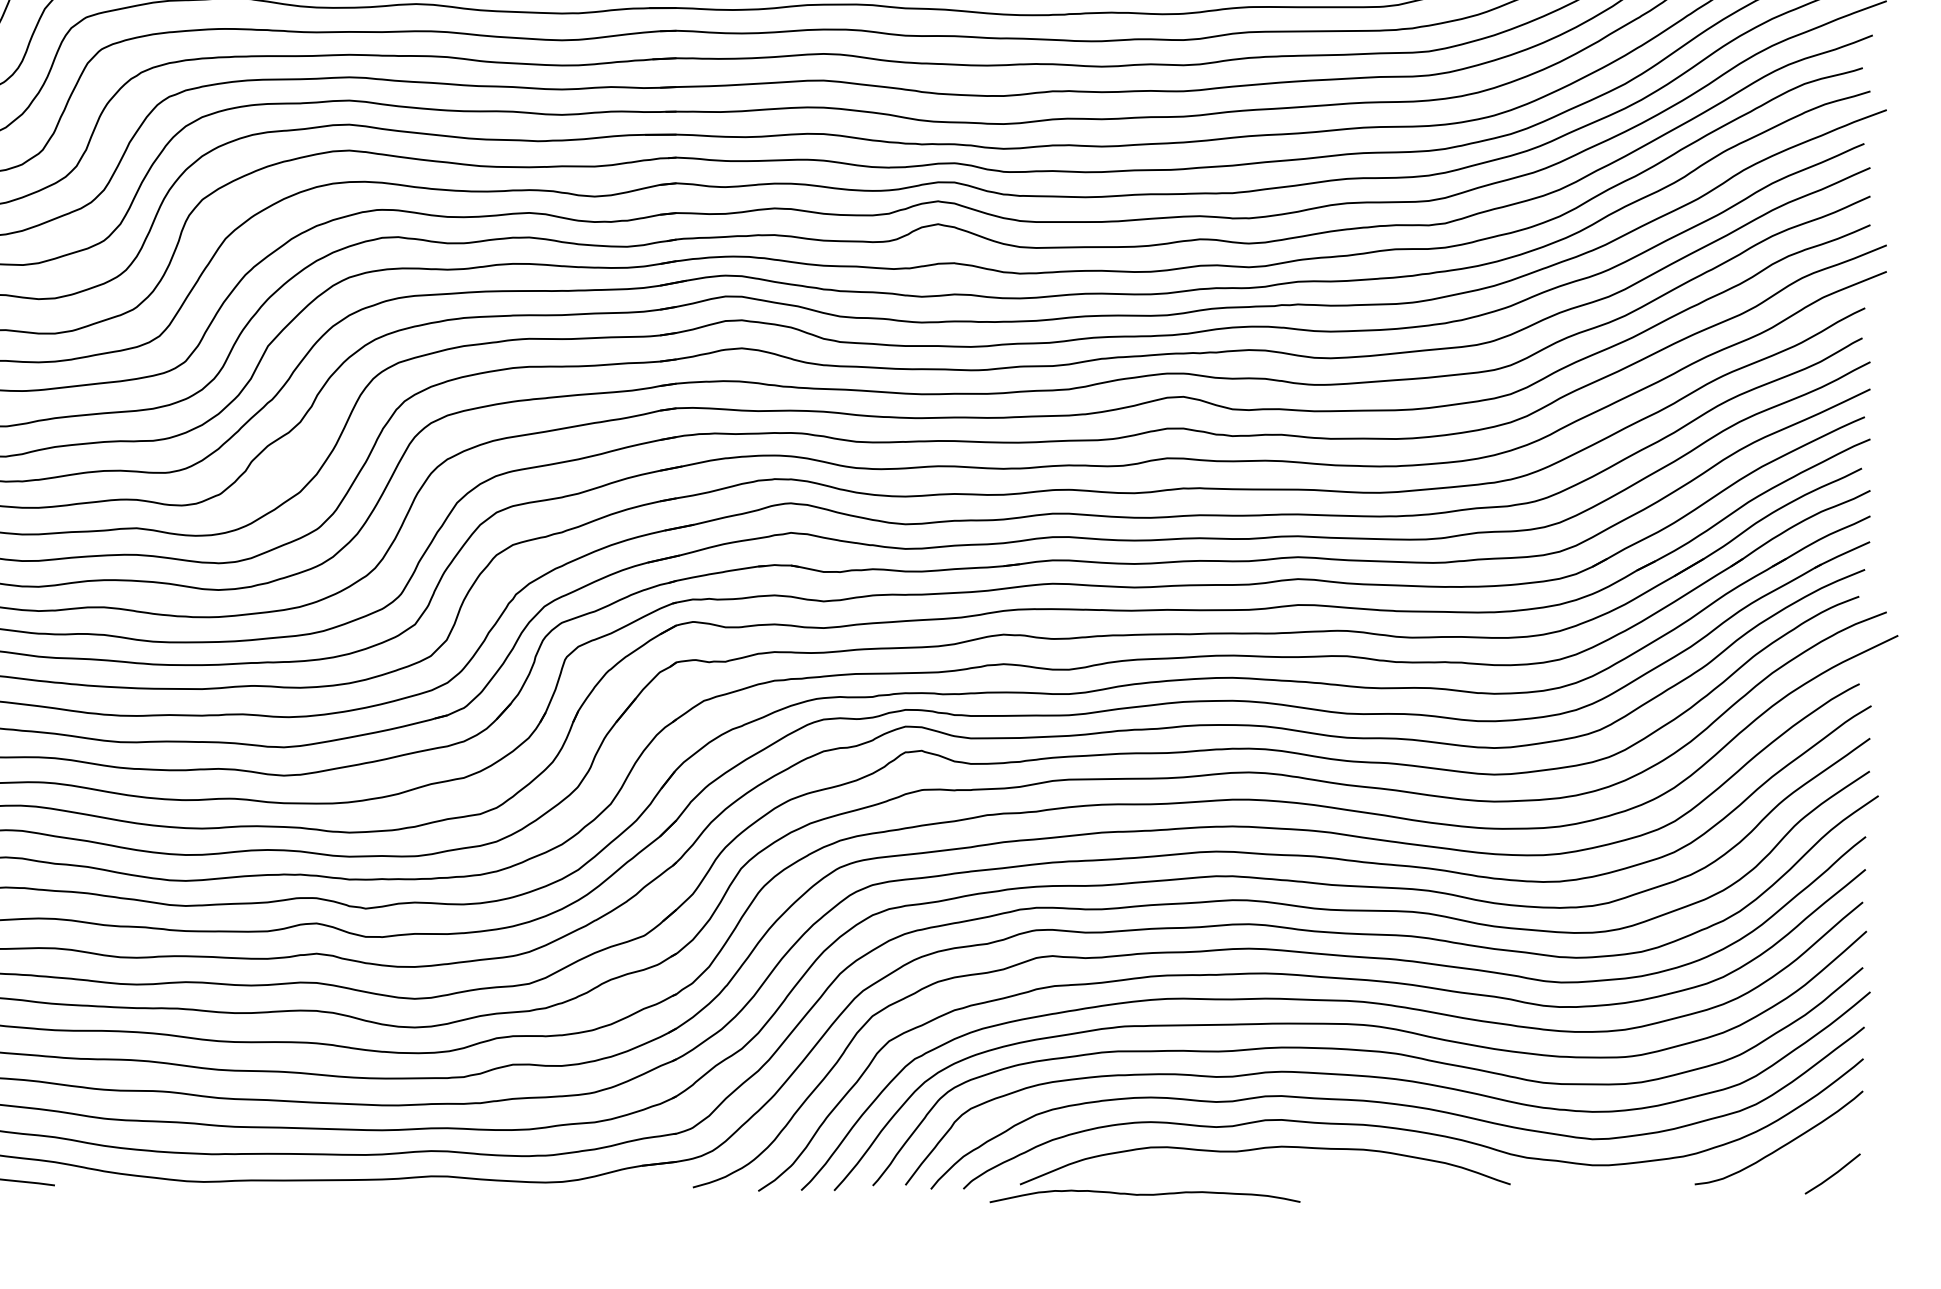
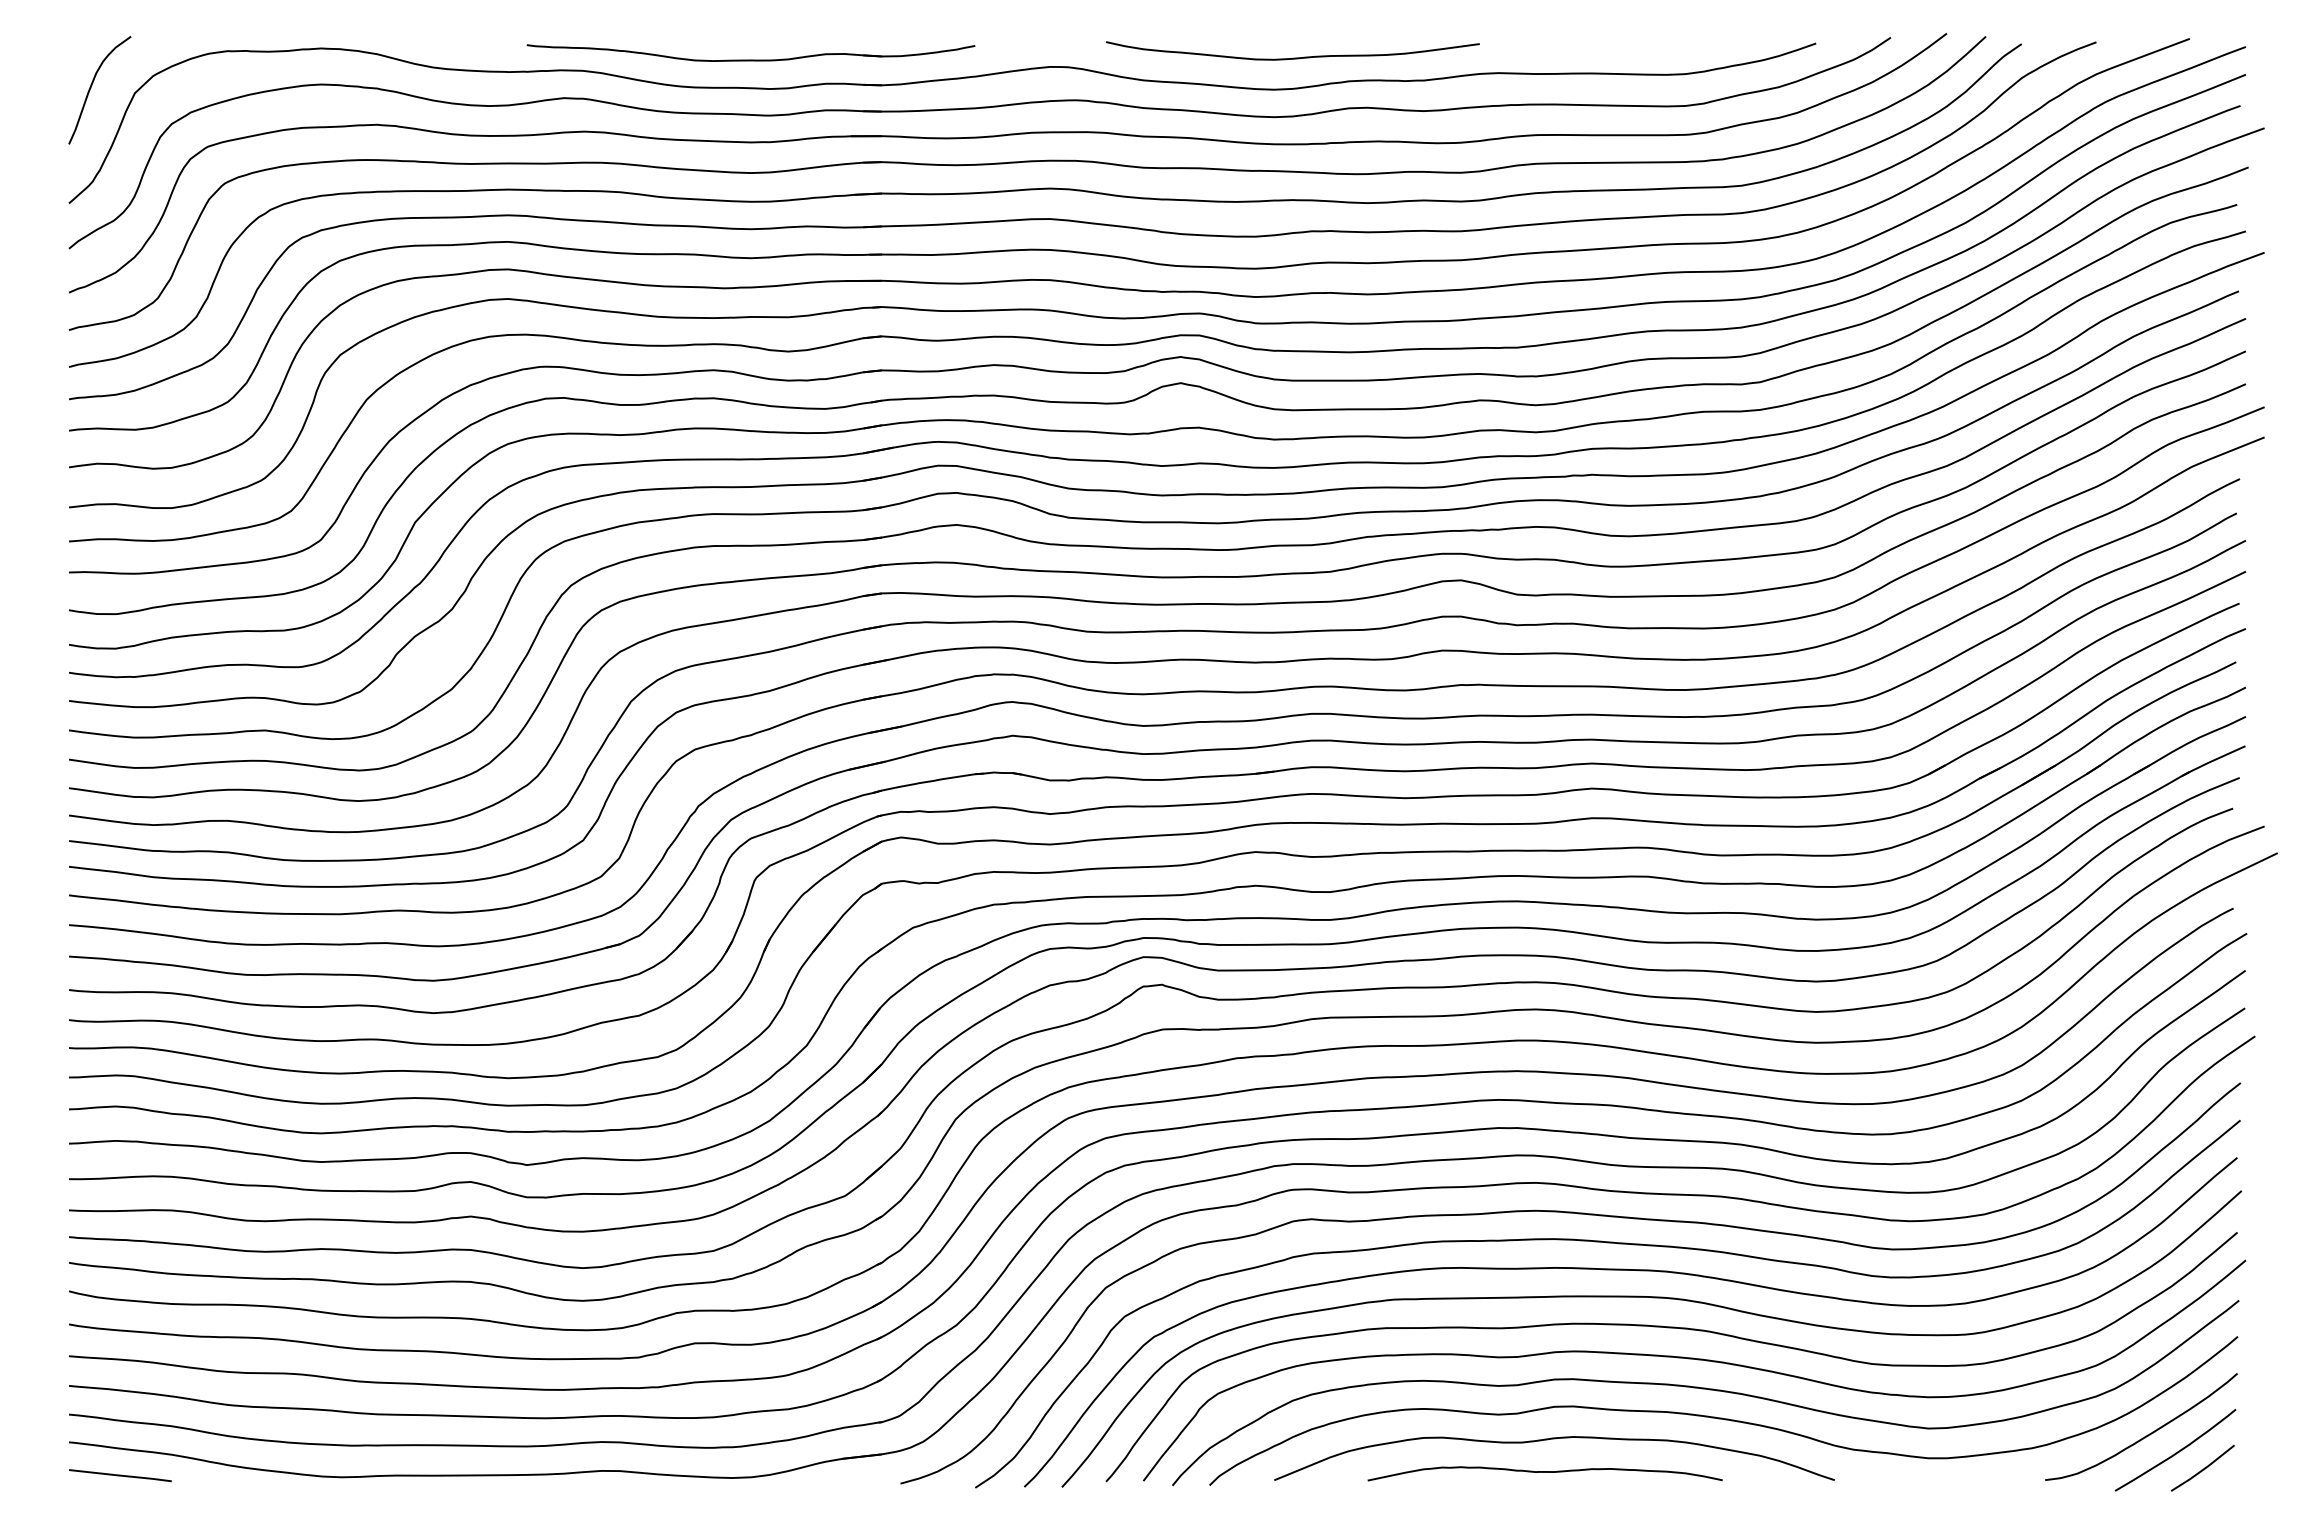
curve: (1808, 1160) -> (2175, 1452), added
curve: (1144, 1195) -> (1544, 1472), moved

